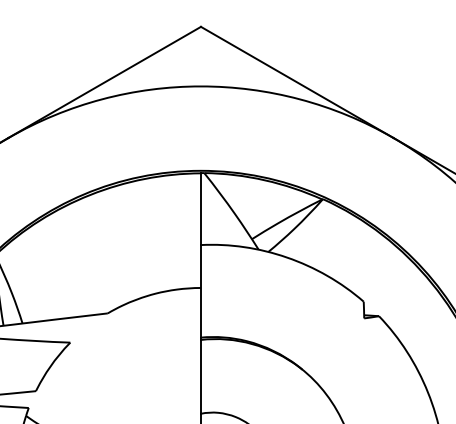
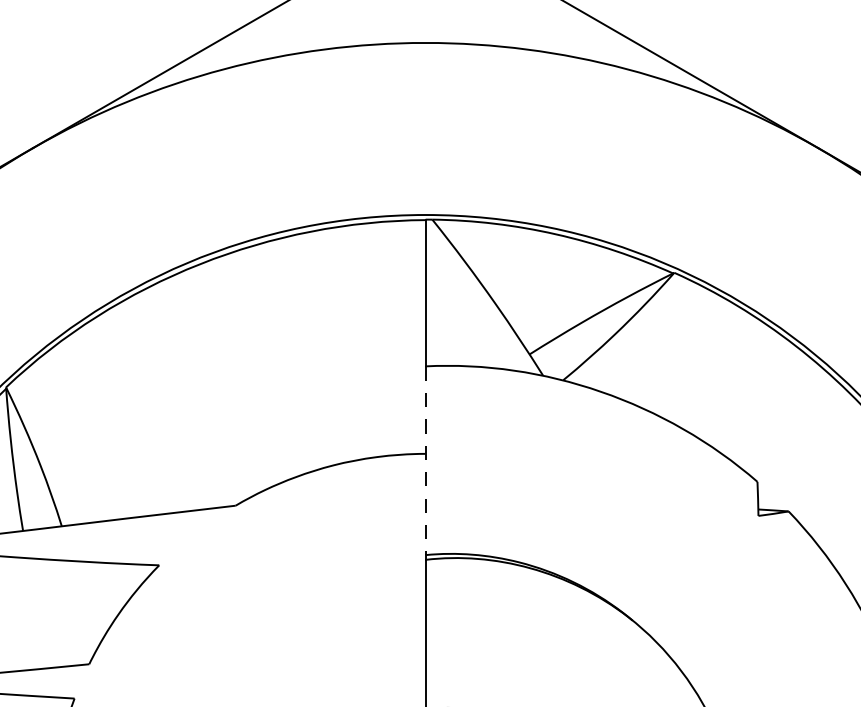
line: (200, 291) -> (424, 461), solid -> dashed

